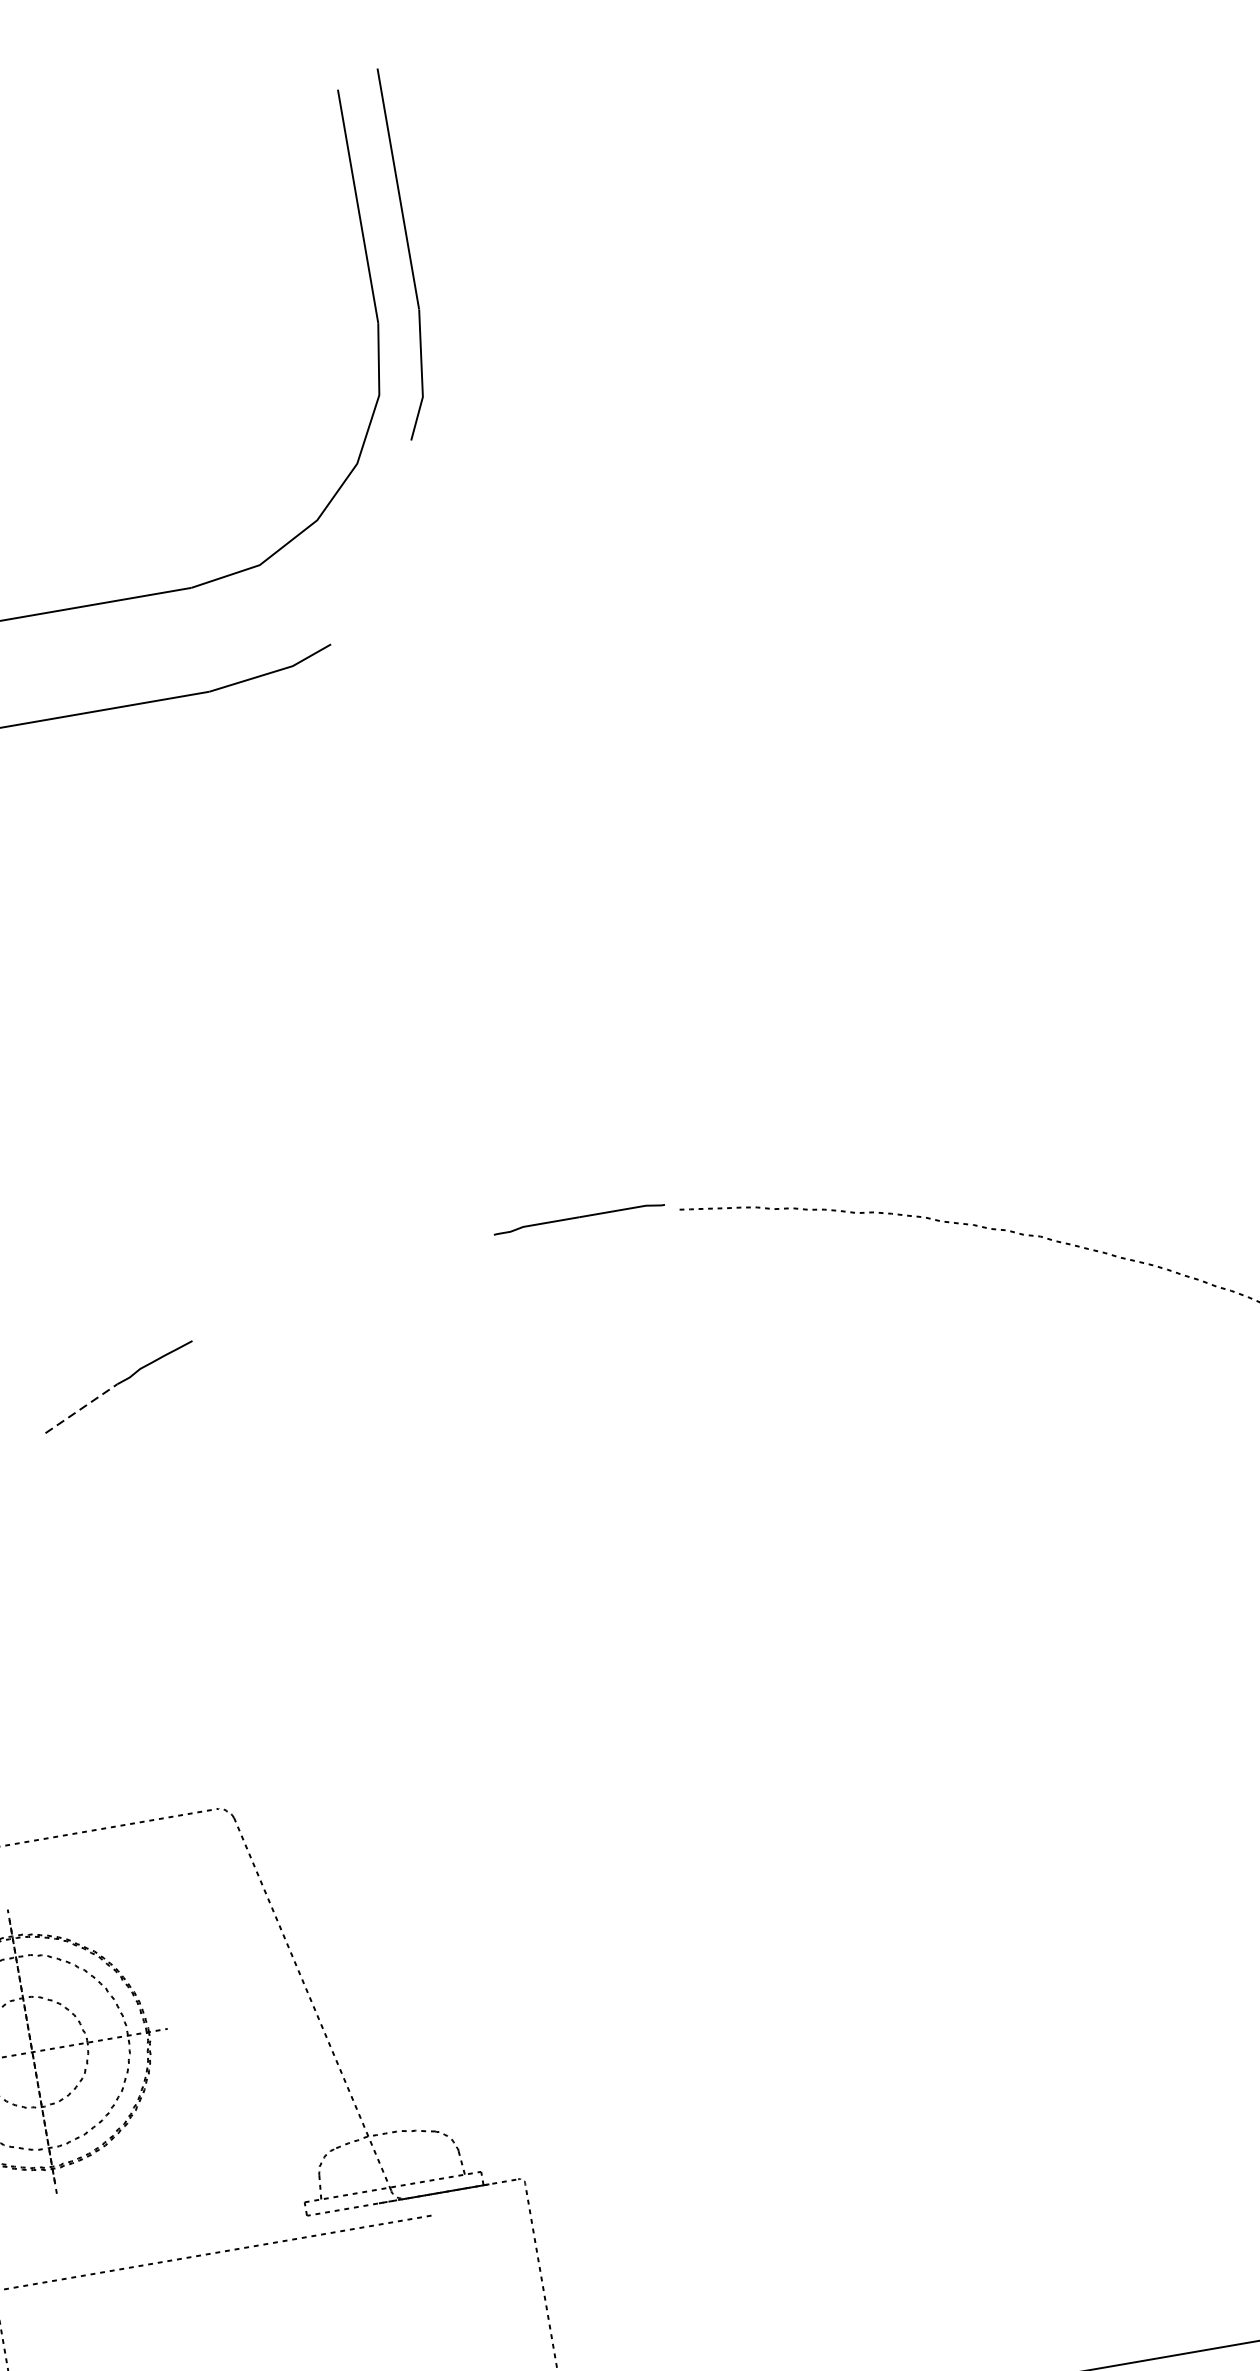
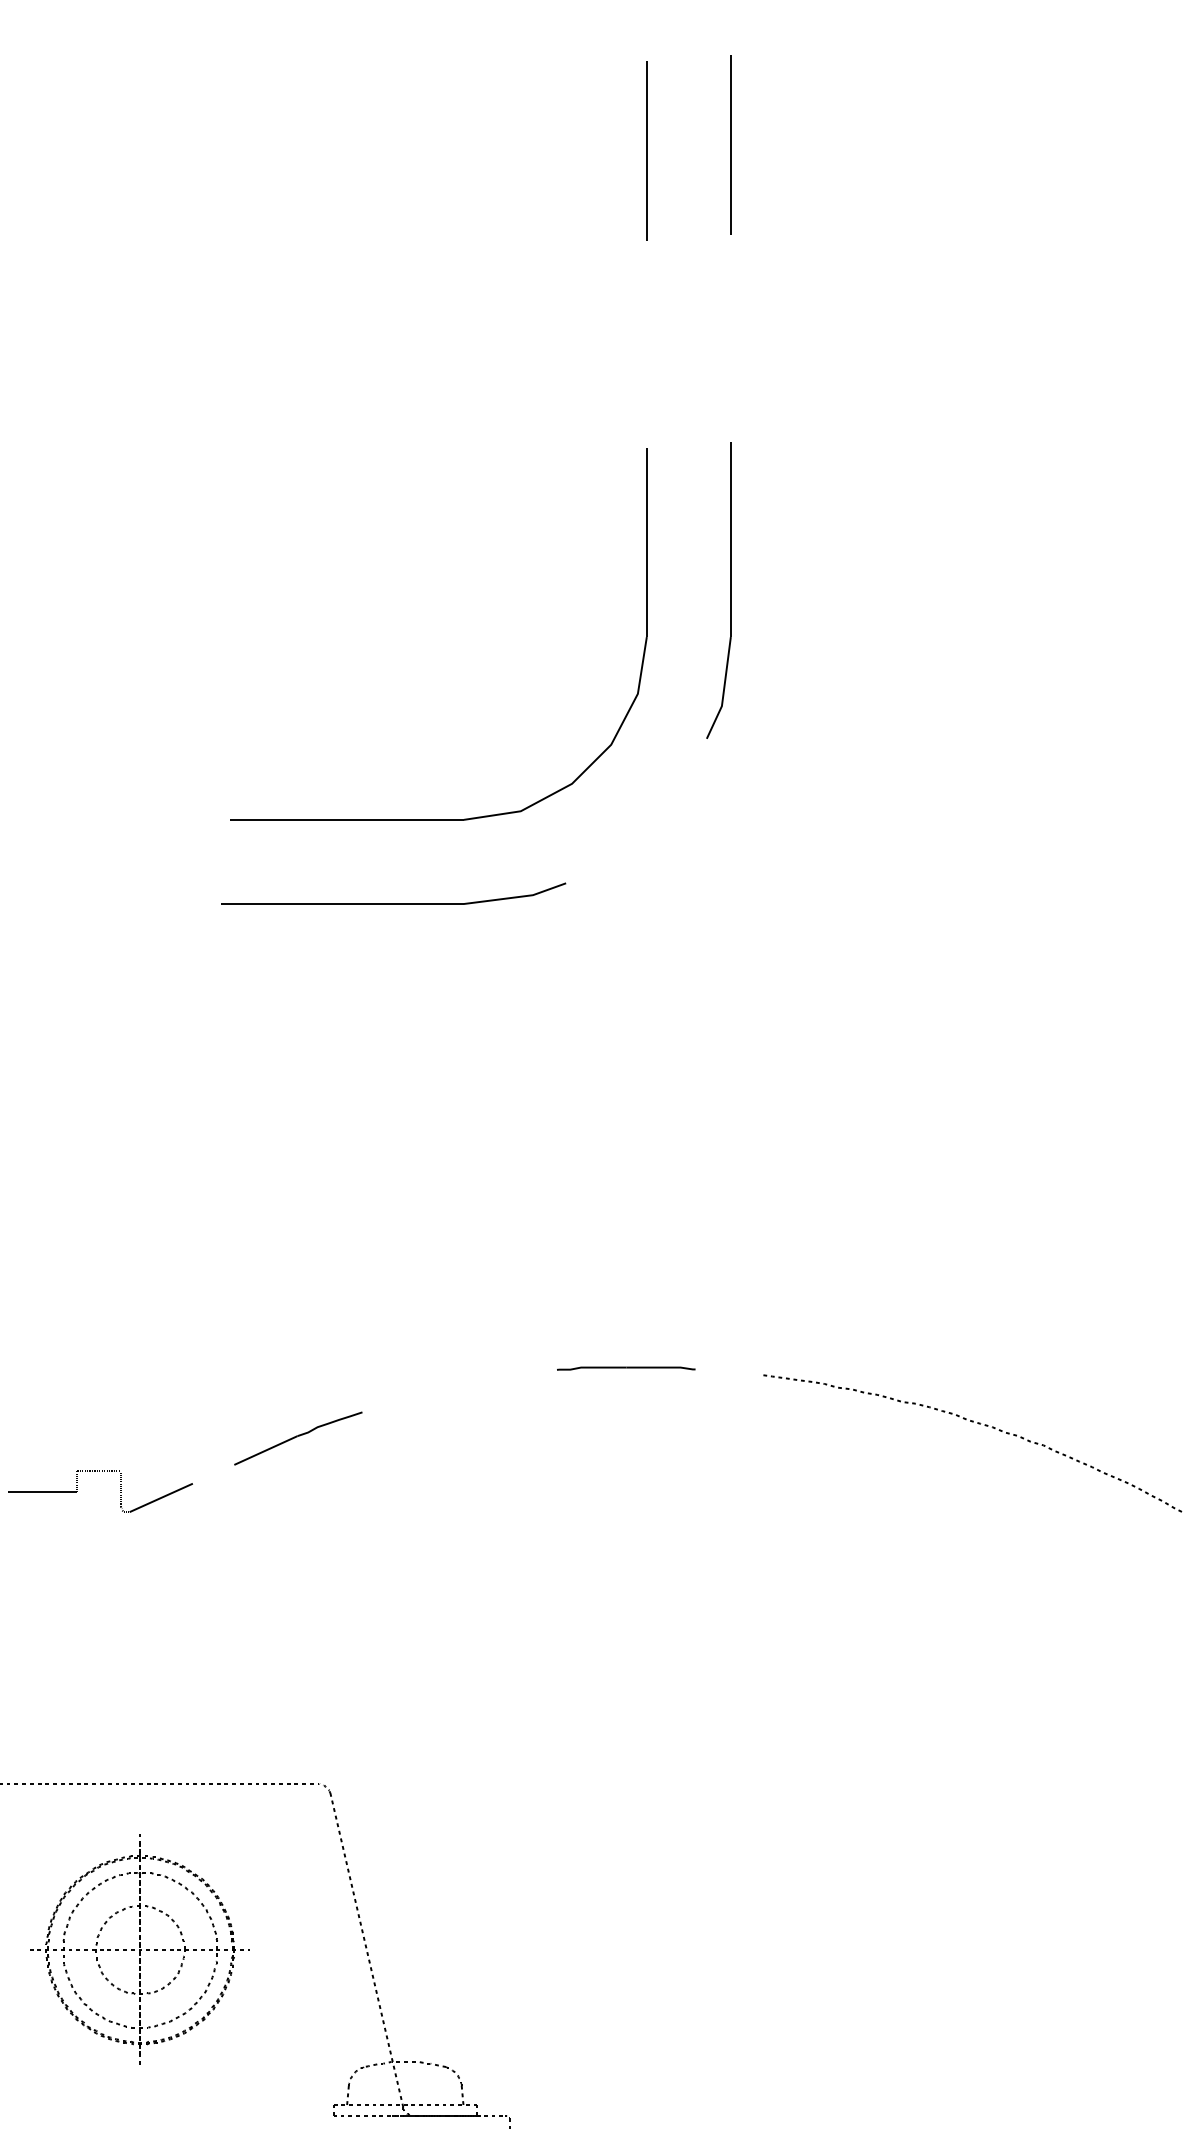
part: (408, 252) -> (730, 590), moved
part: (579, 1218) -> (626, 1368), moved
line: (80, 1408) -> (265, 1450), dashed -> solid

